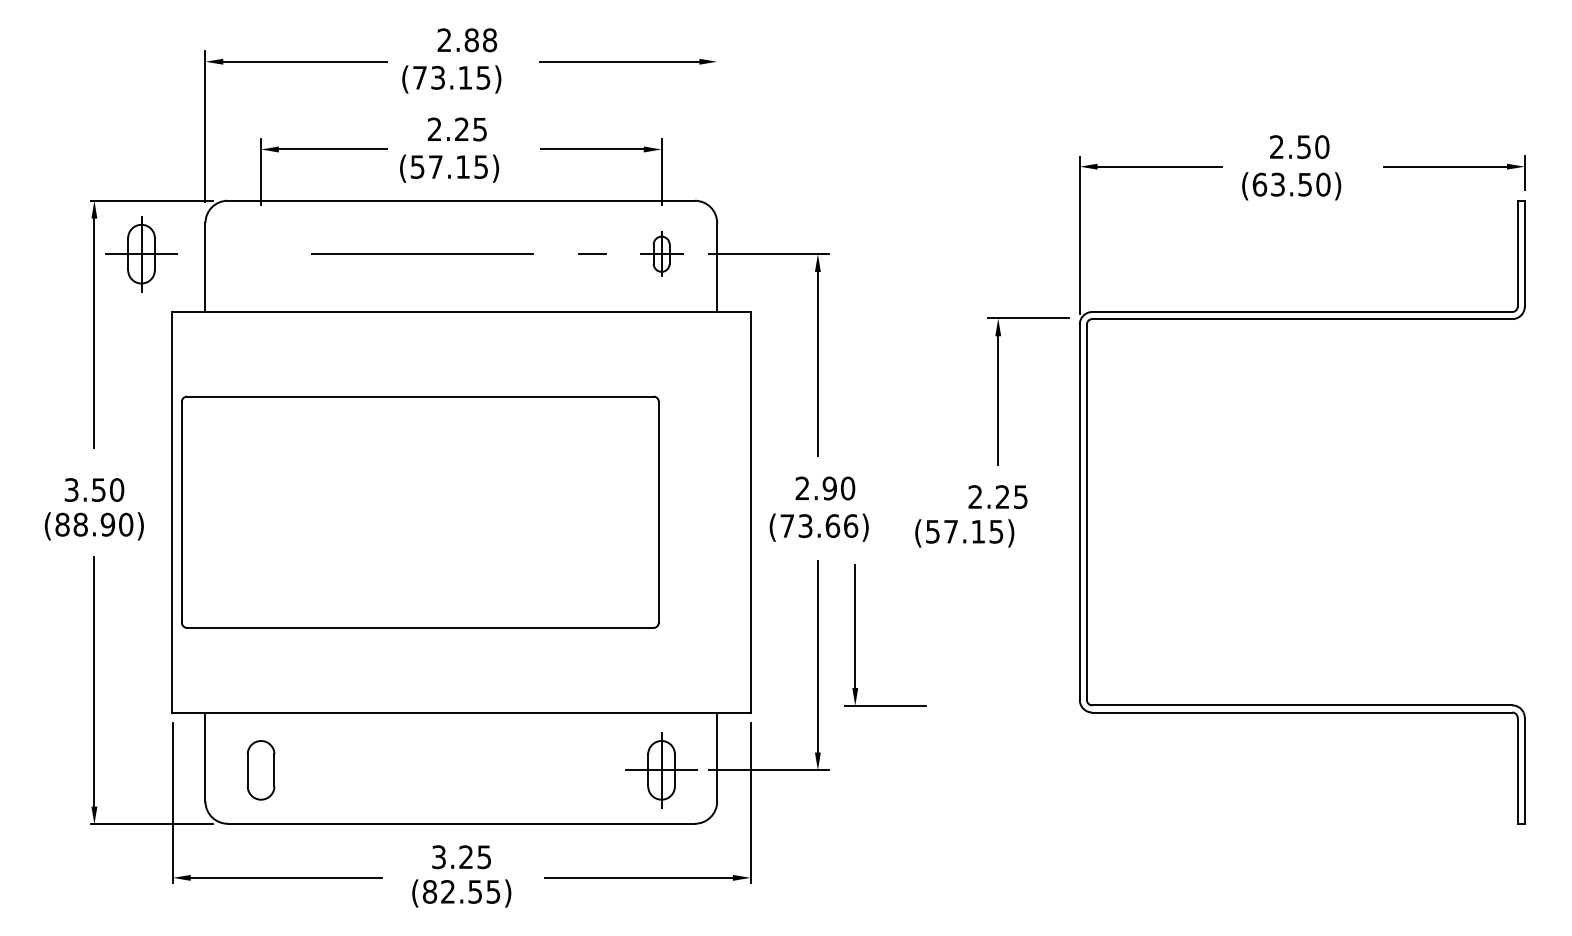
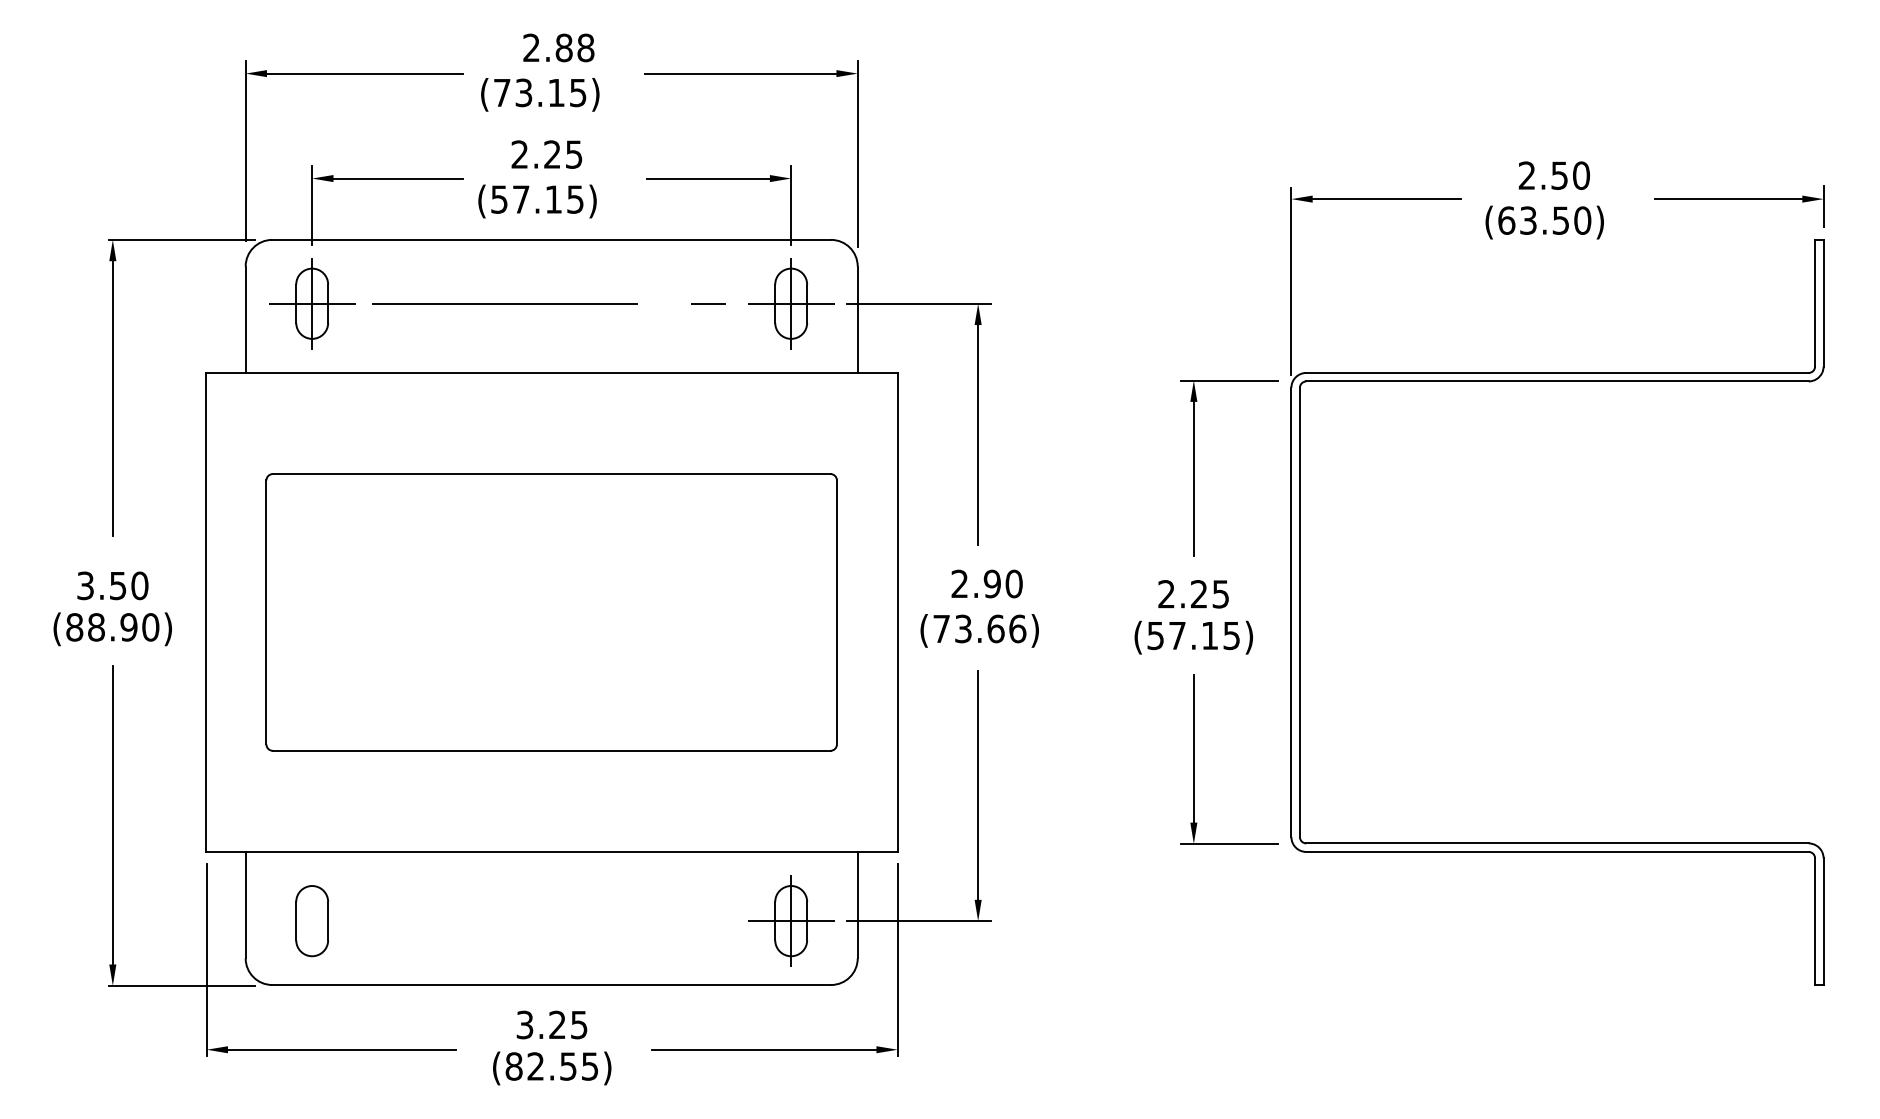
line: (717, 128) -> (857, 153), added
part: (141, 253) -> (312, 303), moved
part: (661, 253) -> (791, 303), size x1.67
part: (420, 512) -> (551, 612), moved
text: (964, 533) -> (1193, 637), moved
part: (855, 635) -> (1194, 759), moved

